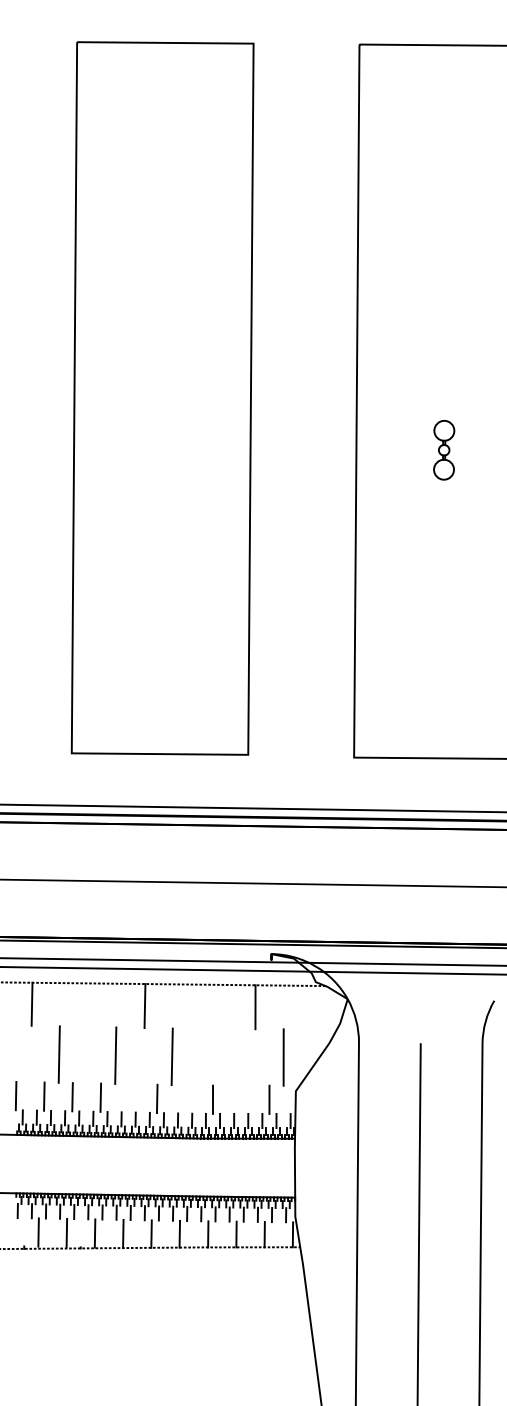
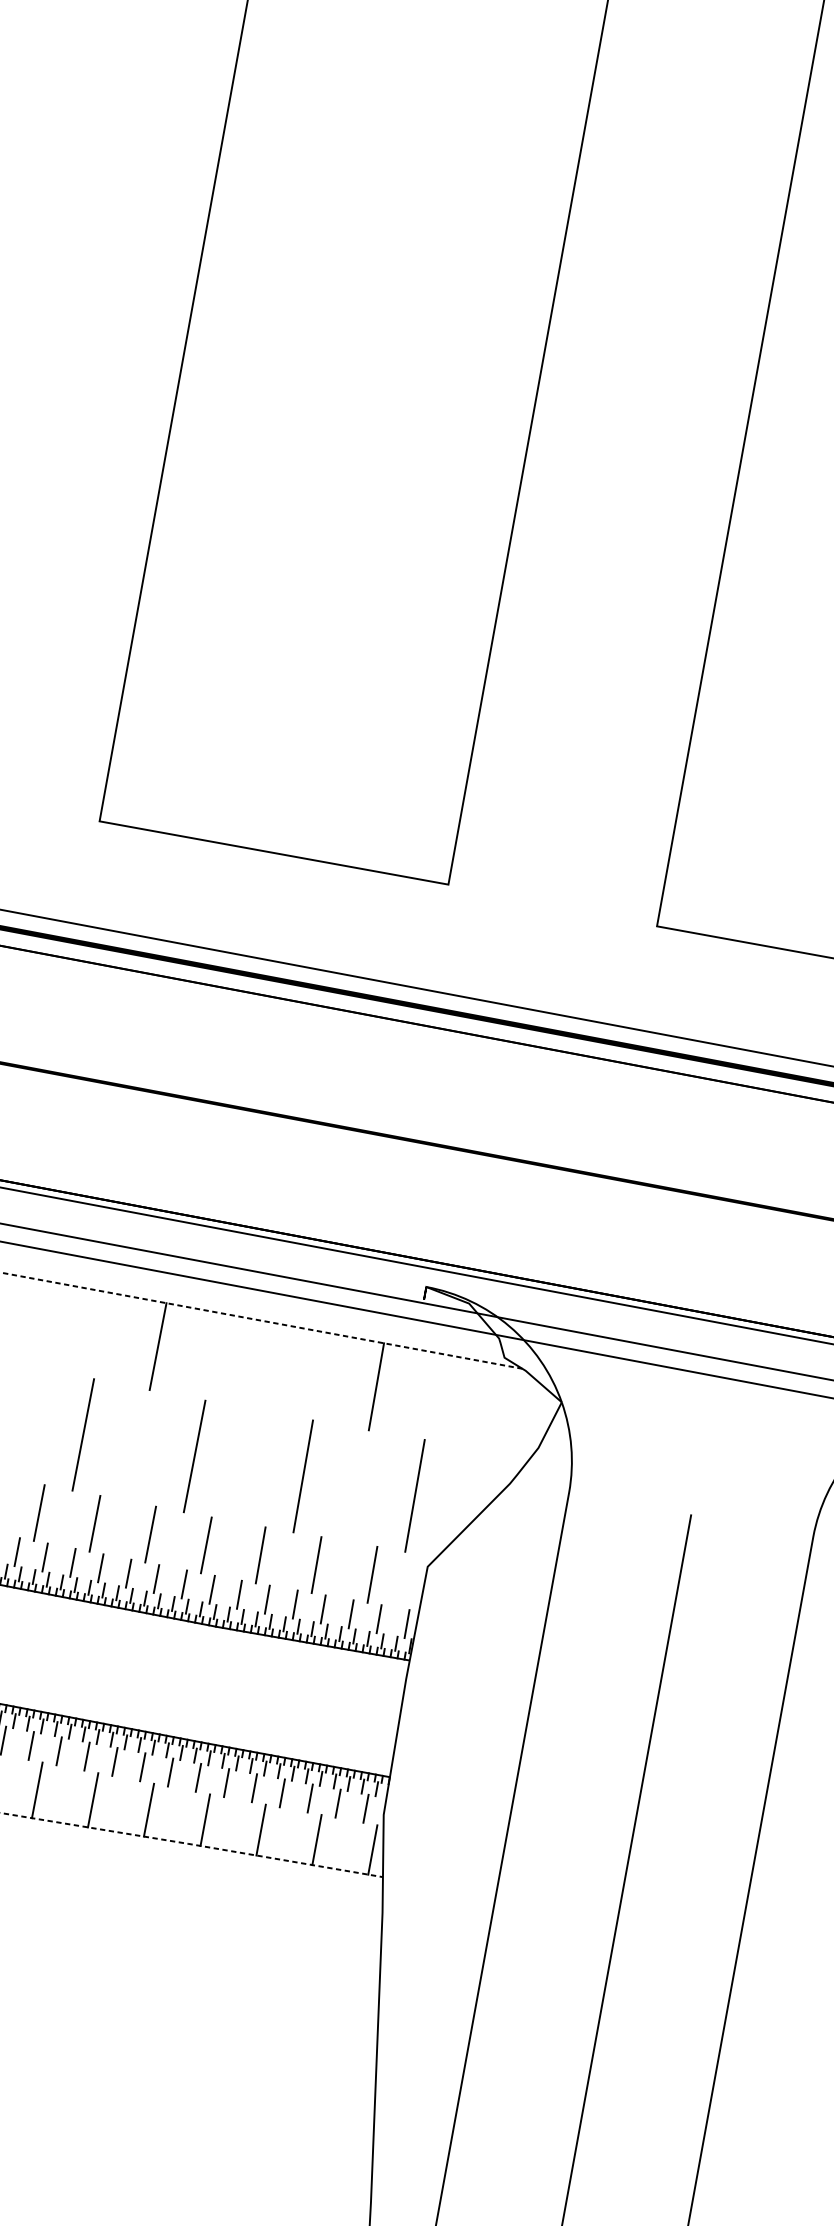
line: (227, 1057) -> (303, 1476), added
line: (128, 1098) -> (93, 1523), added
line: (185, 1099) -> (206, 1545), added
line: (241, 1099) -> (317, 1564), added

